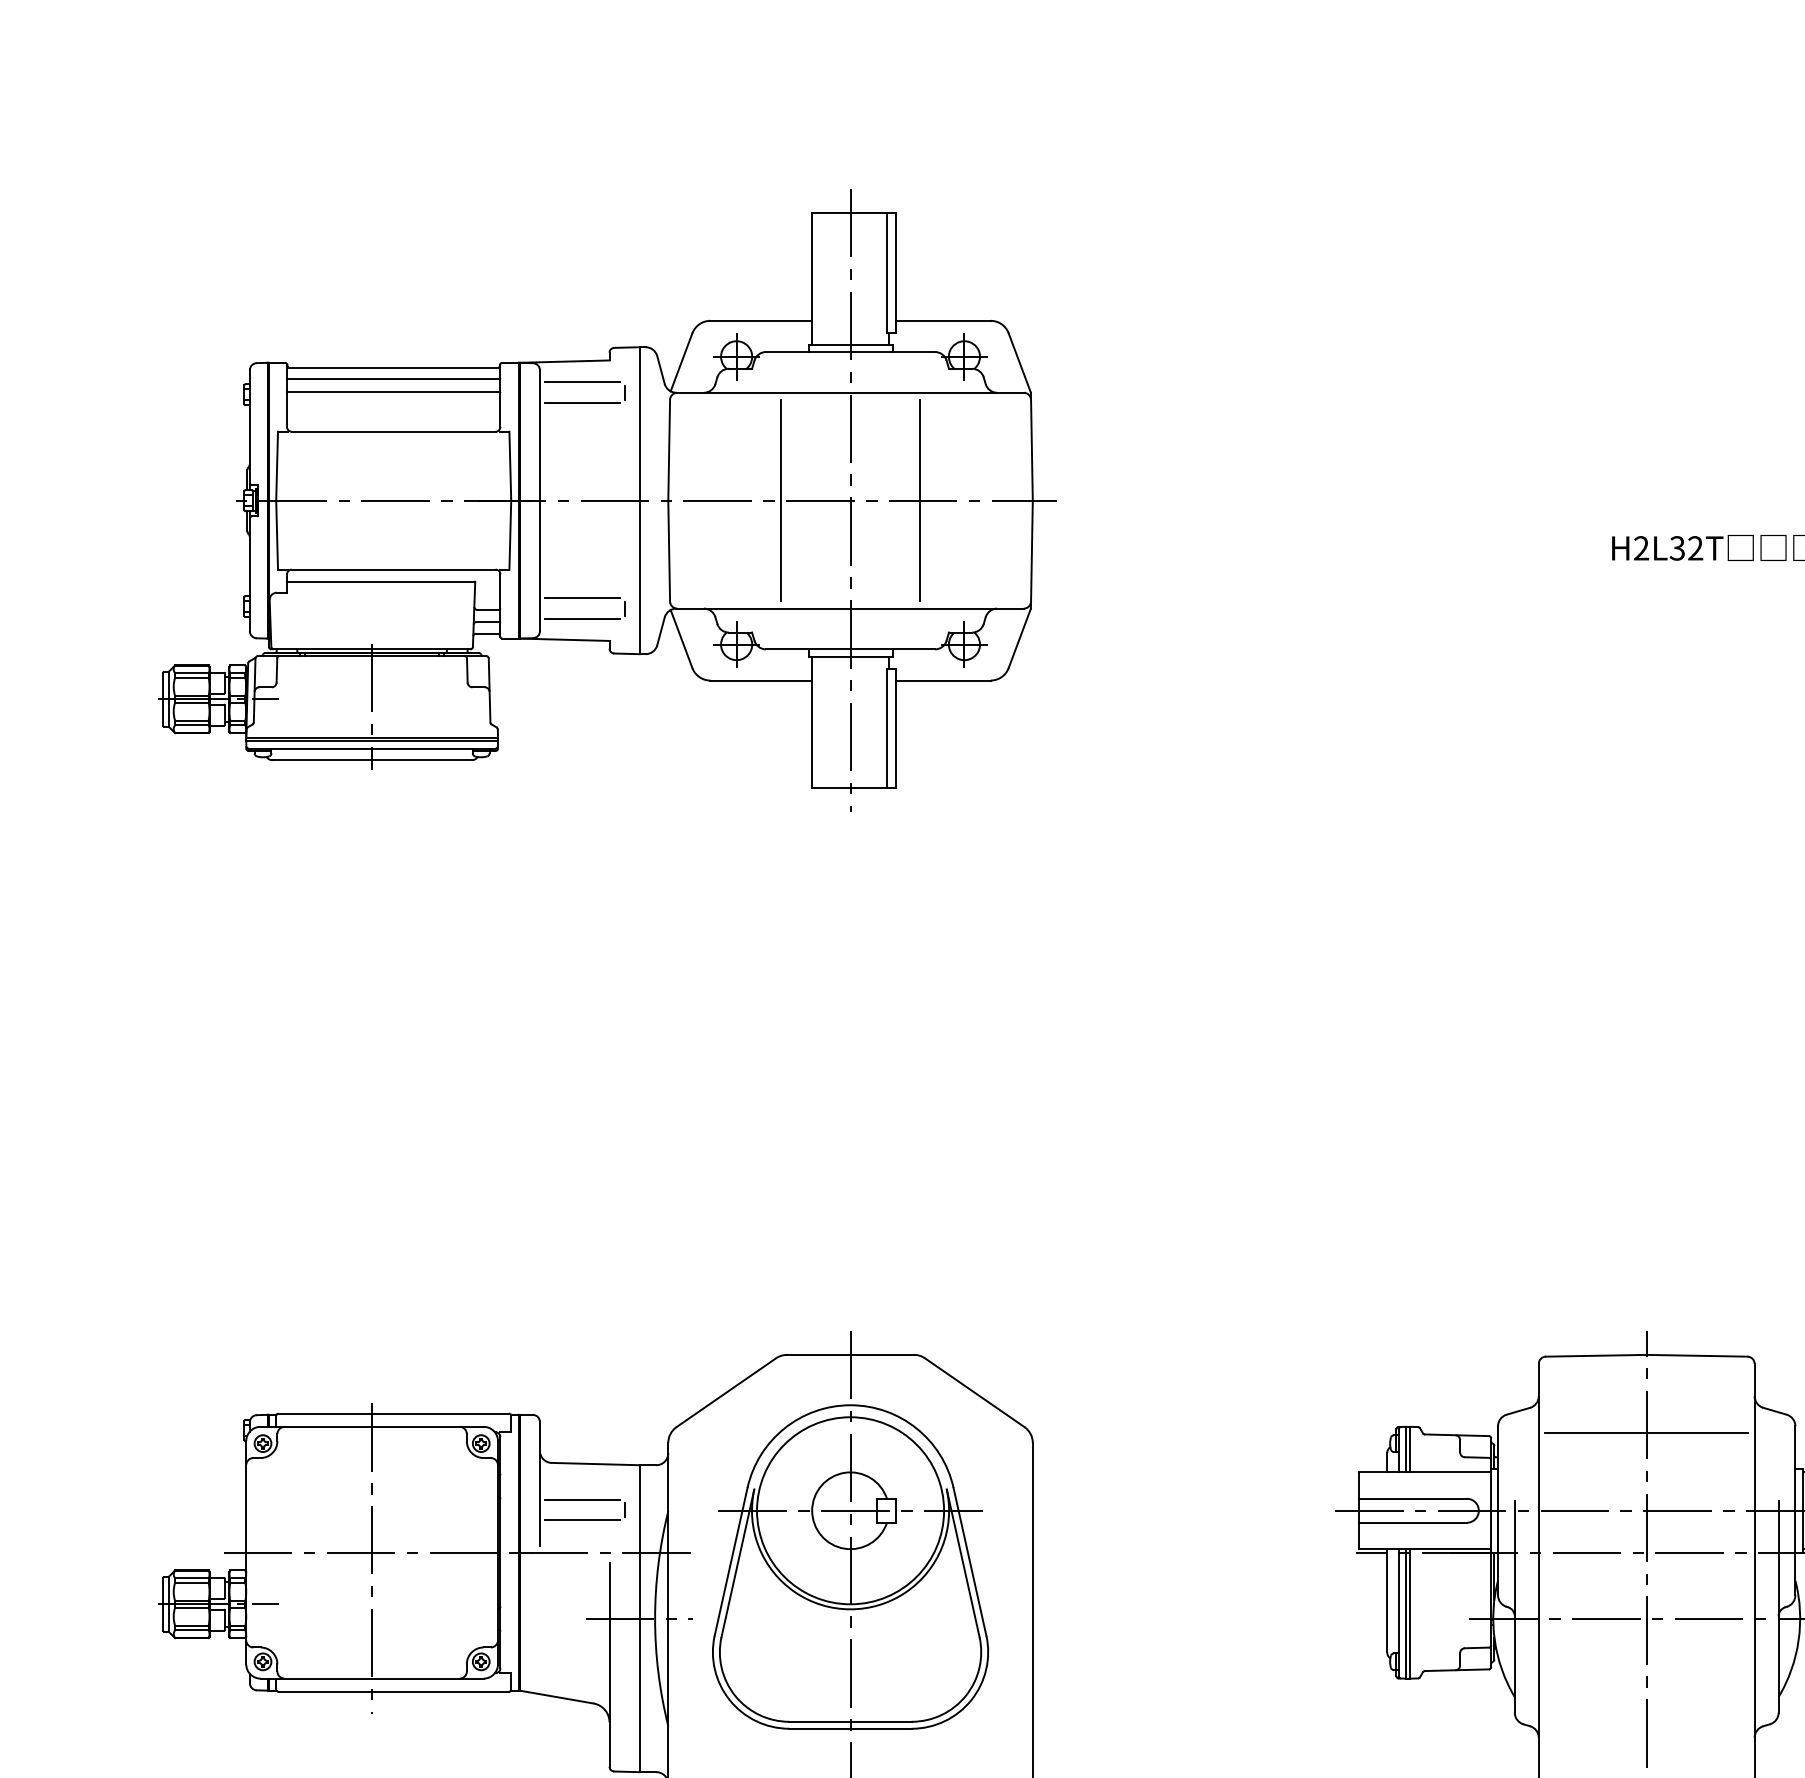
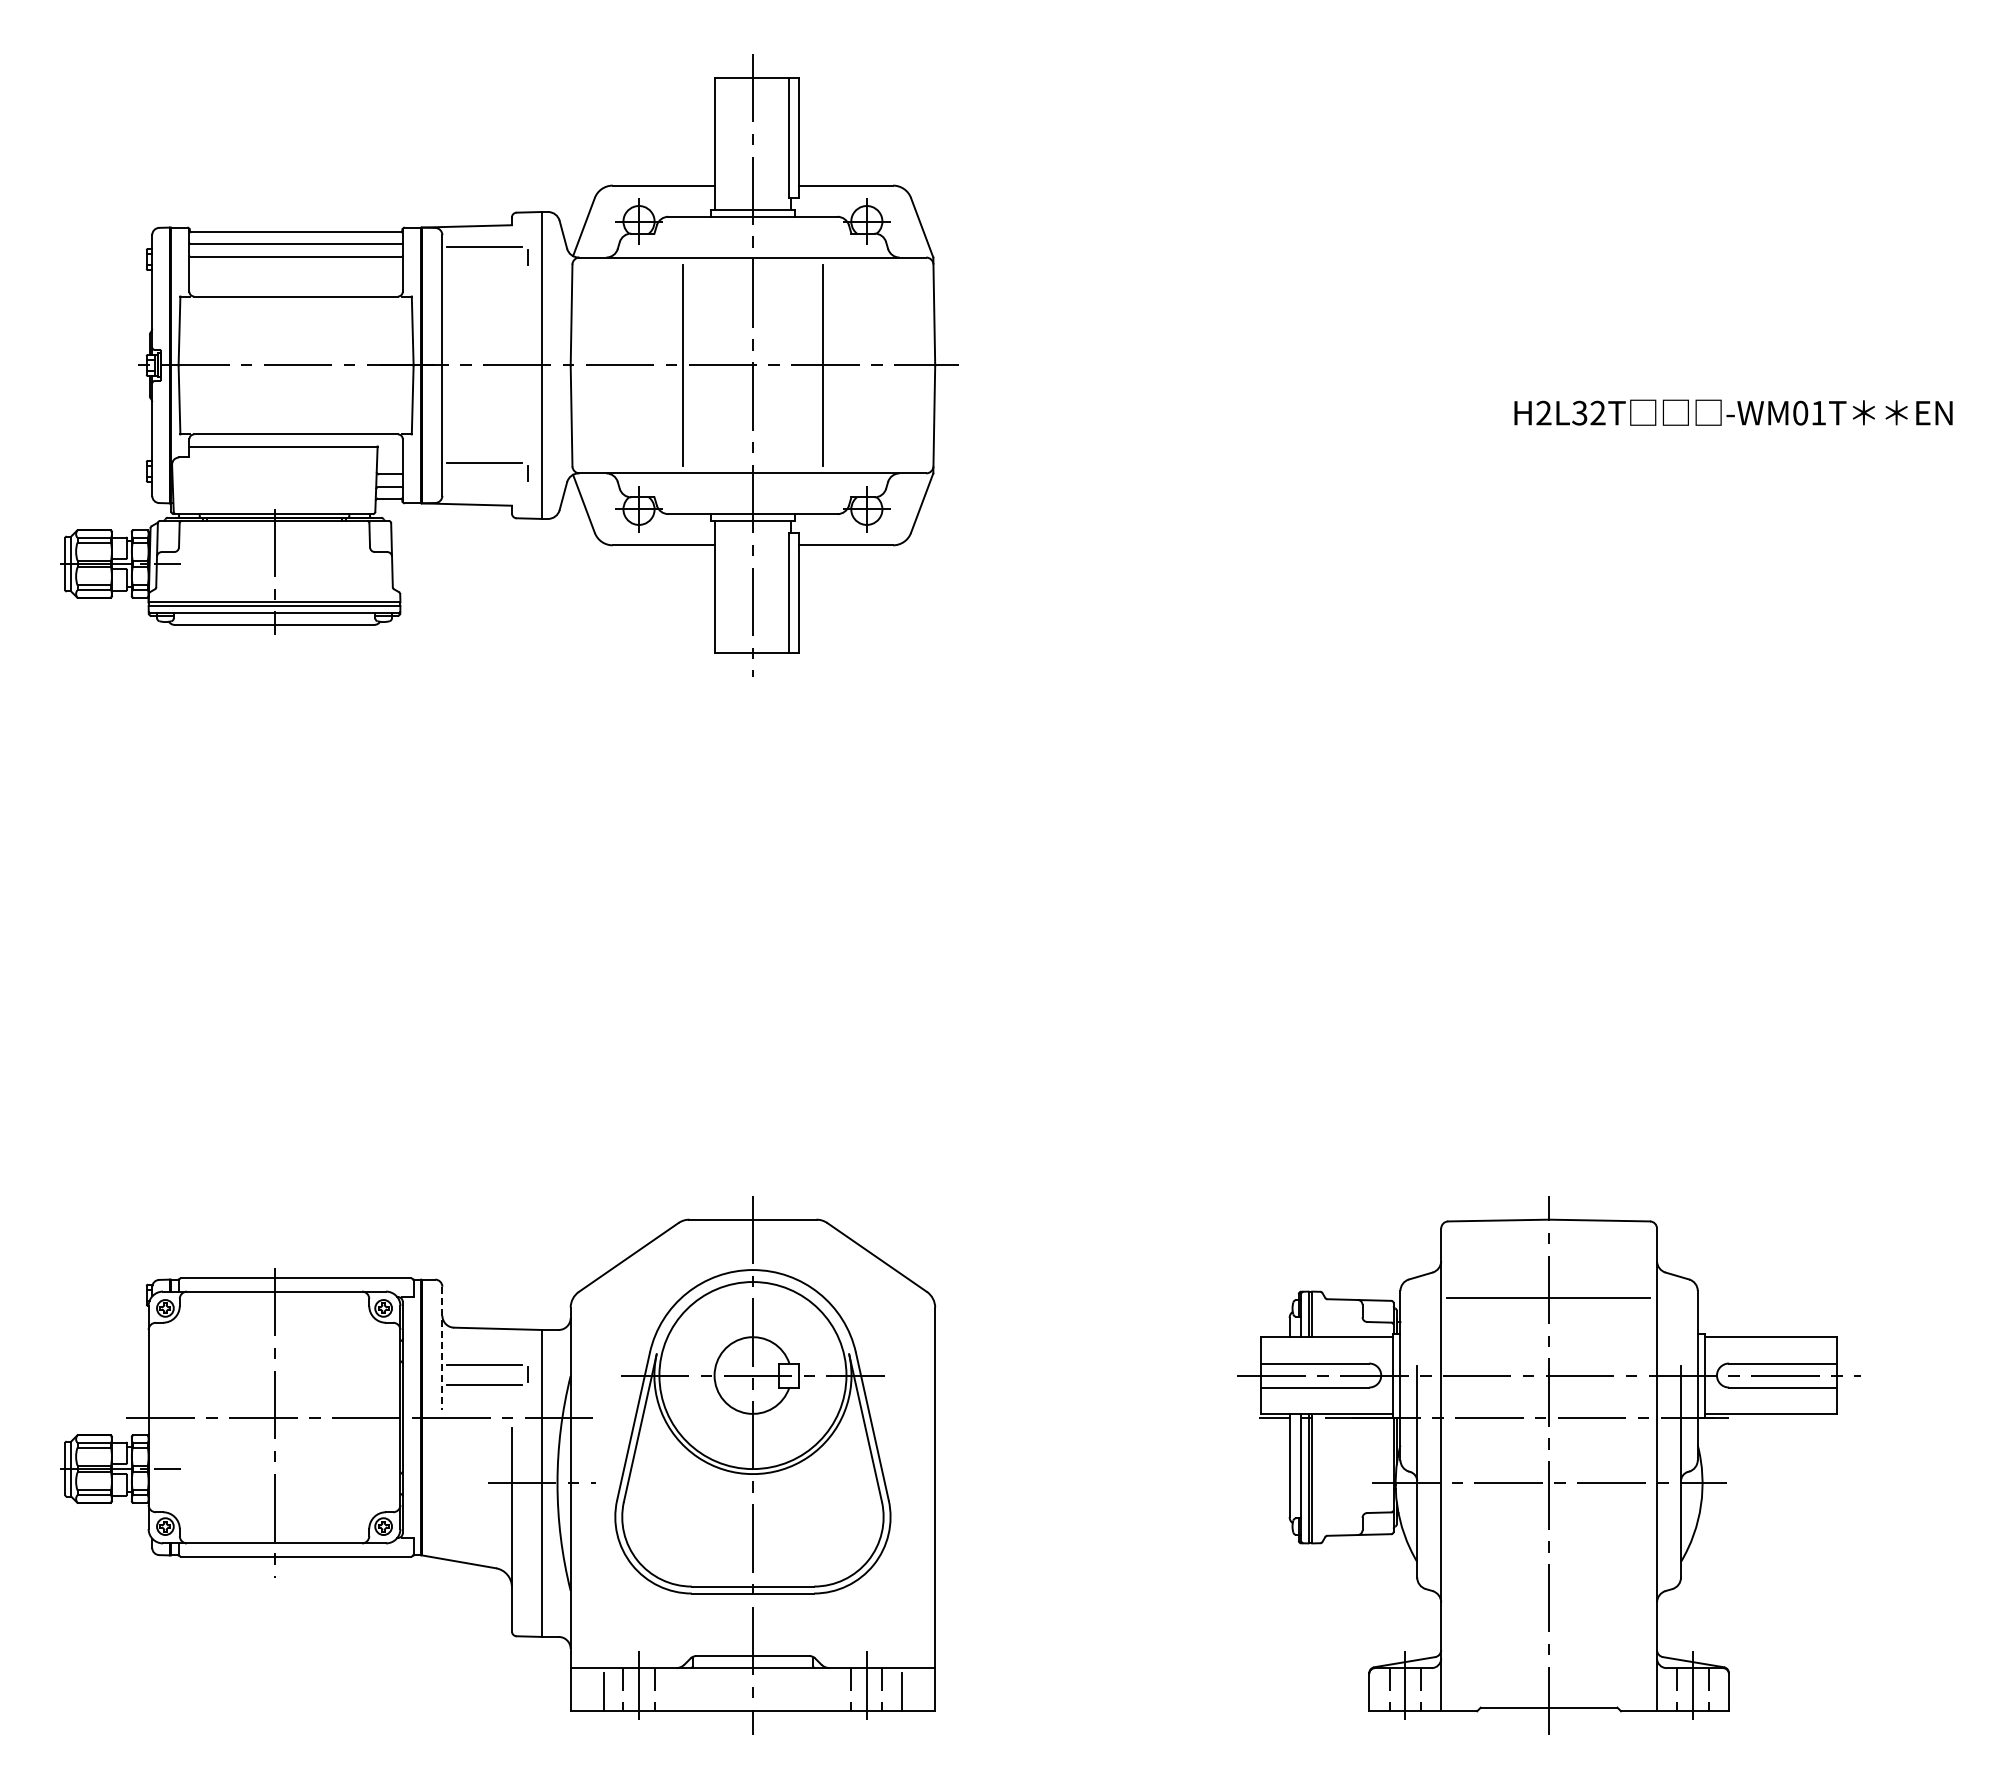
line: (582, 403) -> (484, 268), removed
line: (582, 619) -> (484, 484), removed
line: (540, 1483) -> (442, 1348), solid -> dashed

